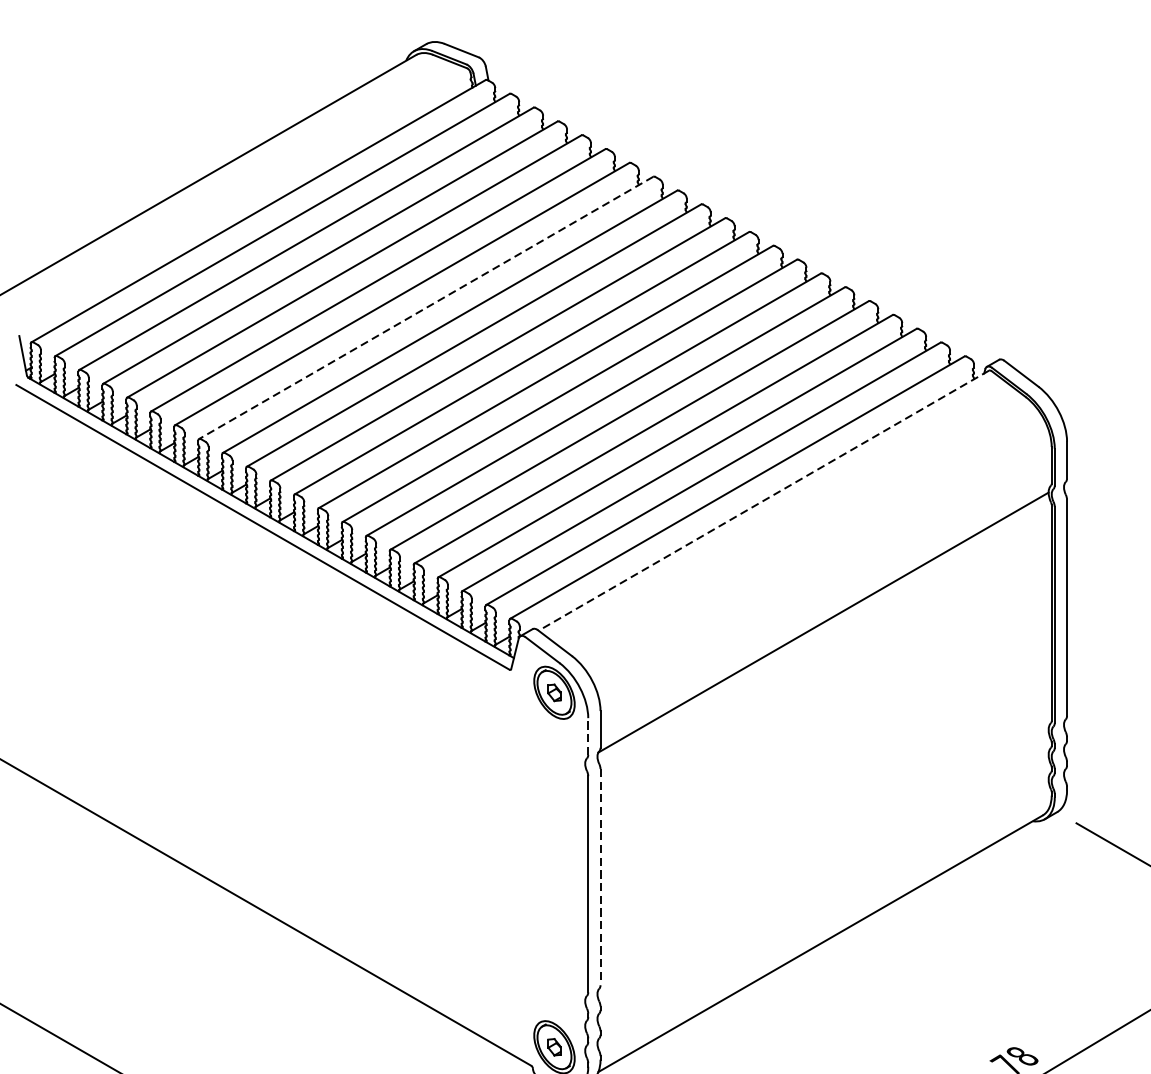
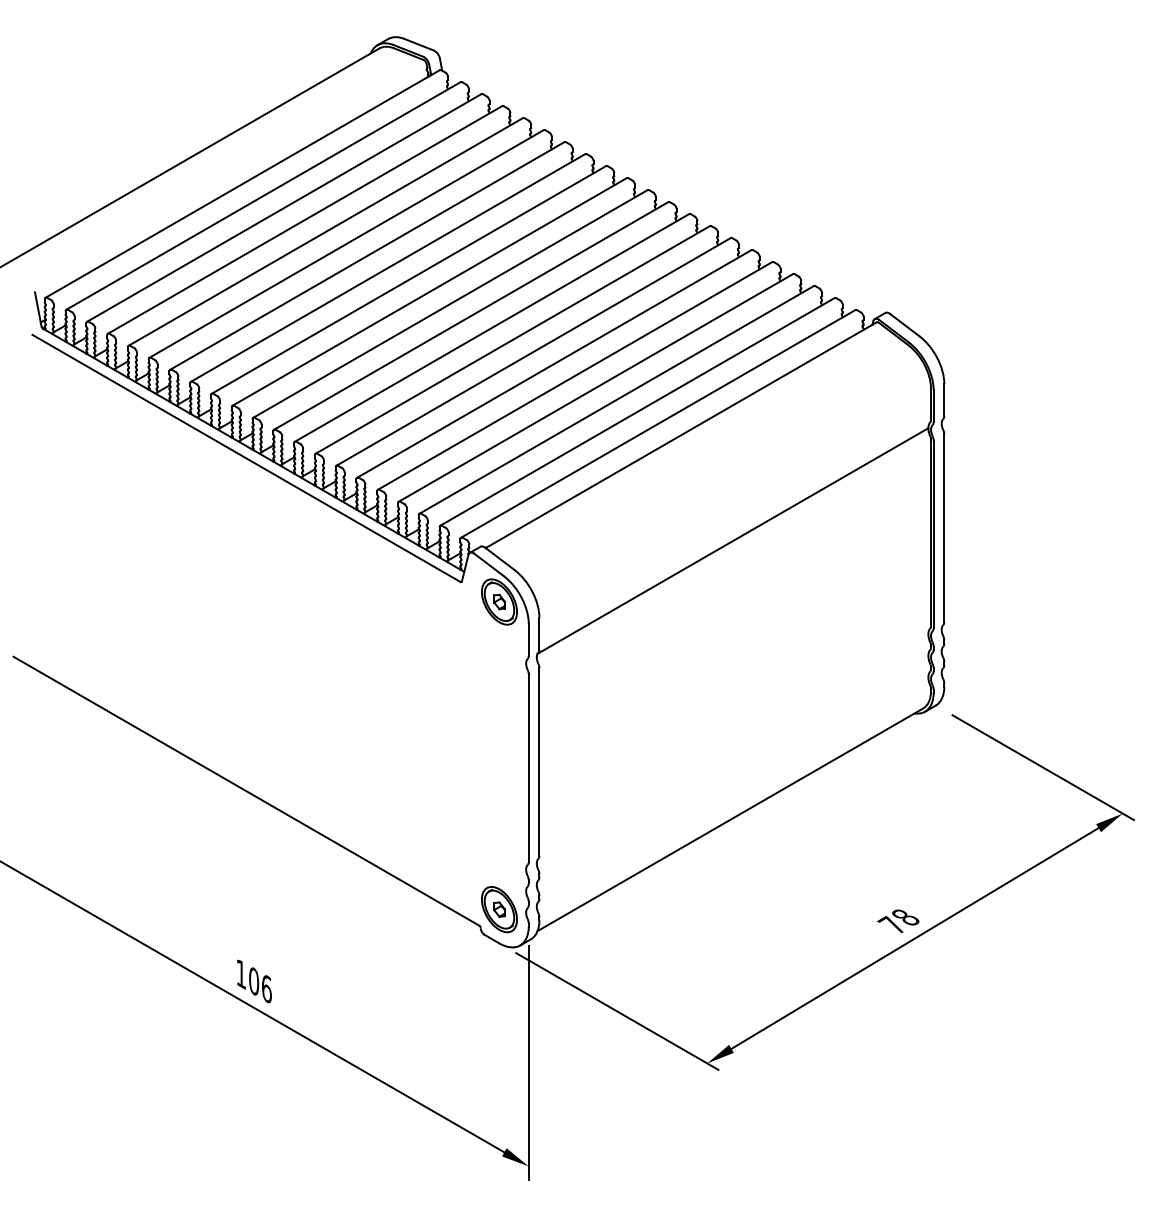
line: (426, 307) -> (388, 267), dashed -> solid
line: (764, 500) -> (681, 435), dashed -> solid
line: (587, 736) -> (528, 639), dashed -> solid
line: (600, 876) -> (539, 761), dashed -> solid

